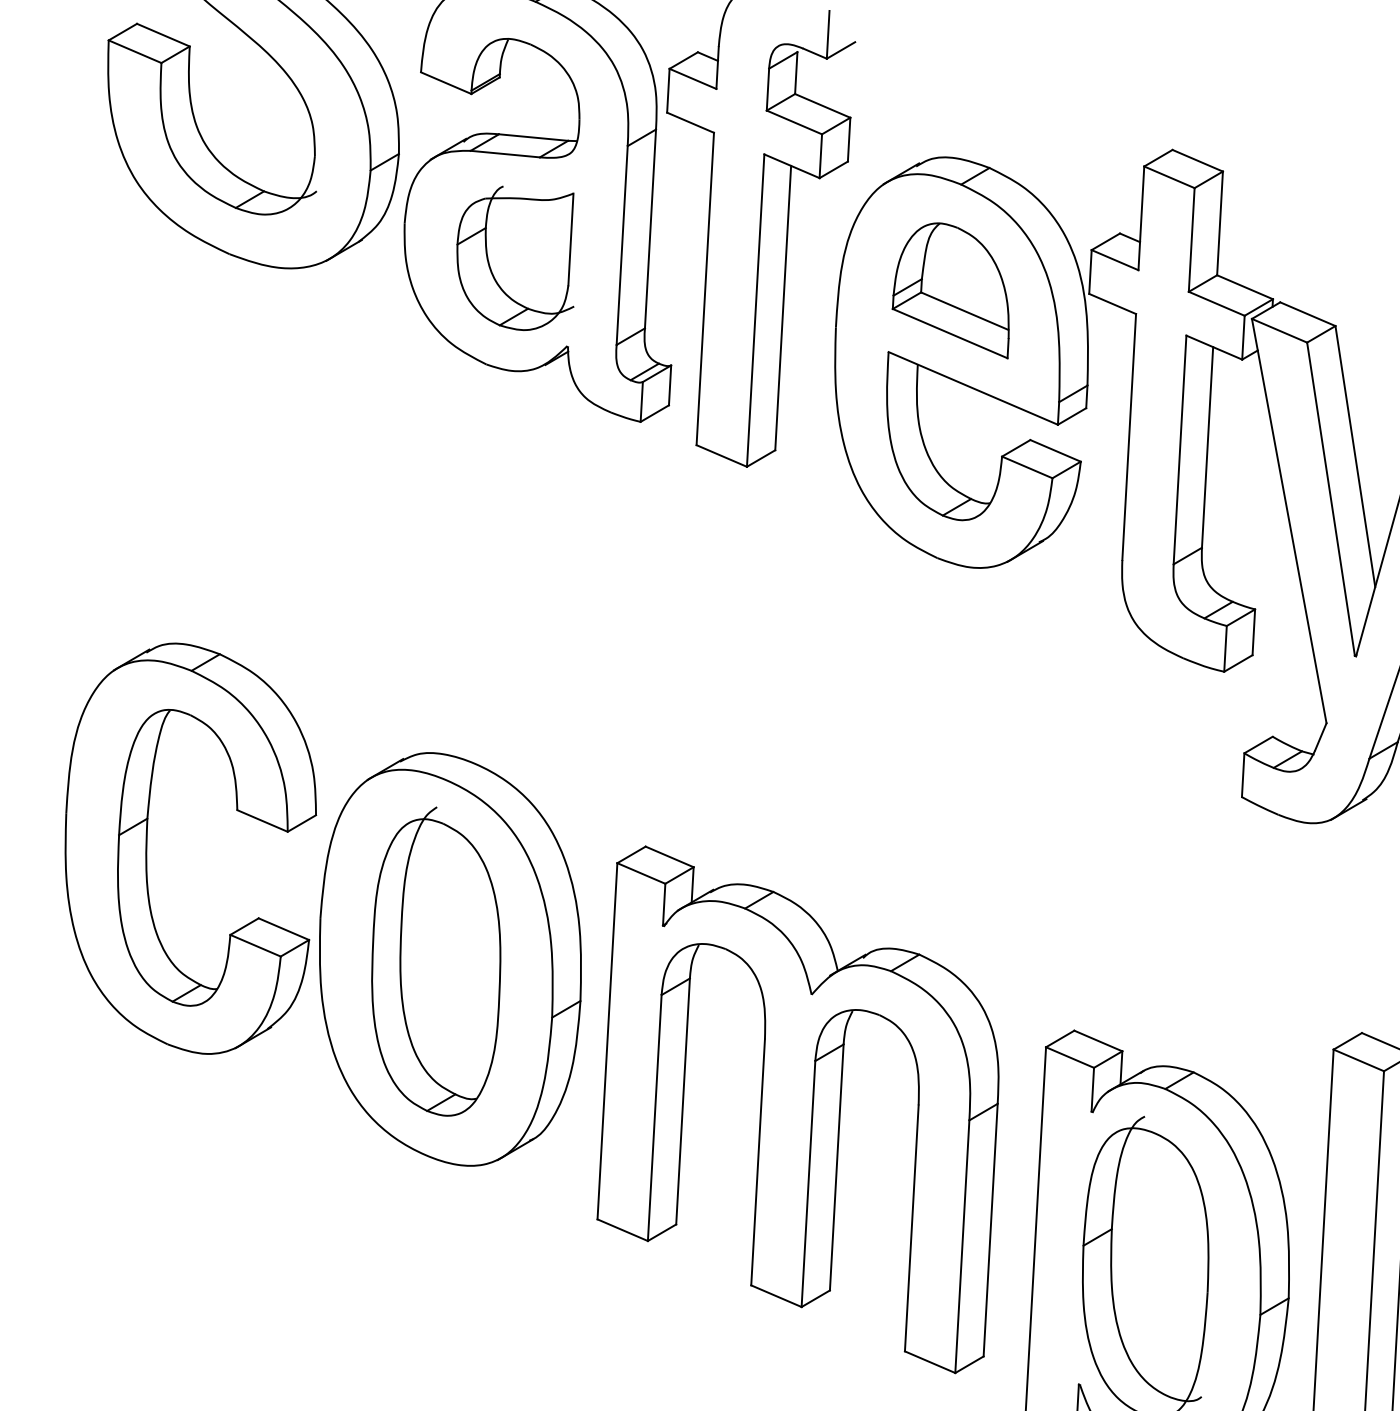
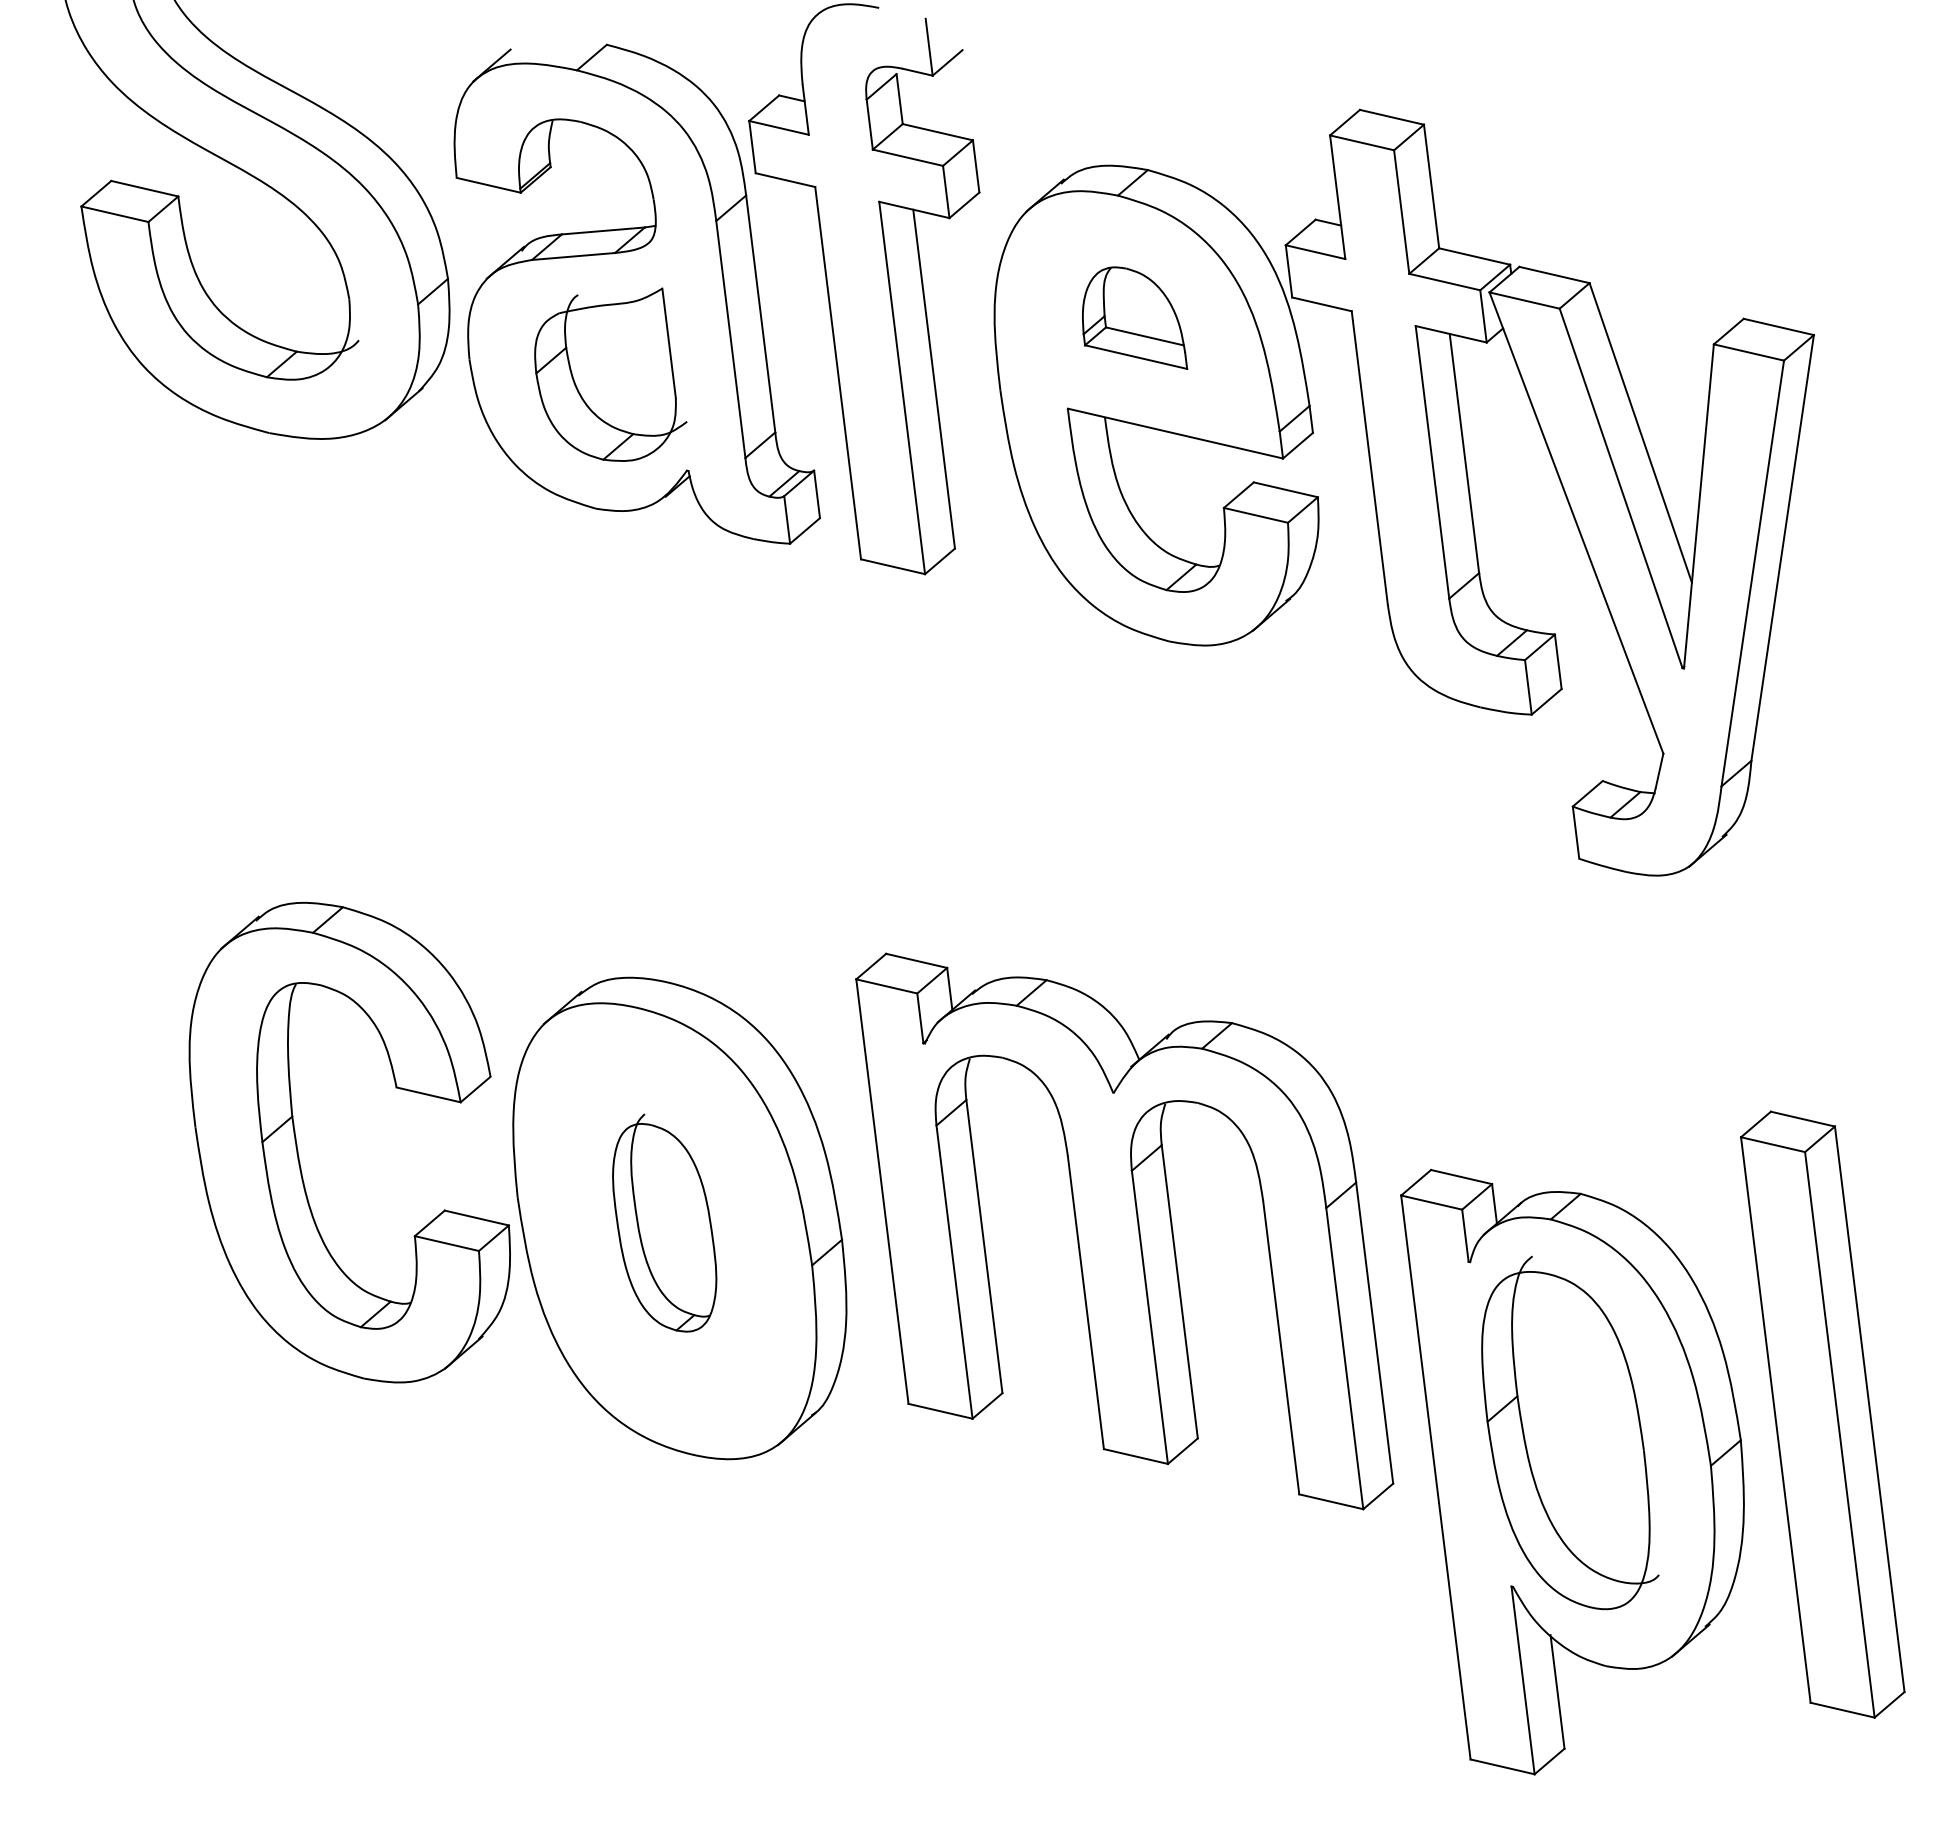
part: (956, 287) -> (1134, 317), size x0.7
part: (437, 960) -> (664, 1222), size x0.6
part: (800, 1109) -> (1124, 1231), moved

